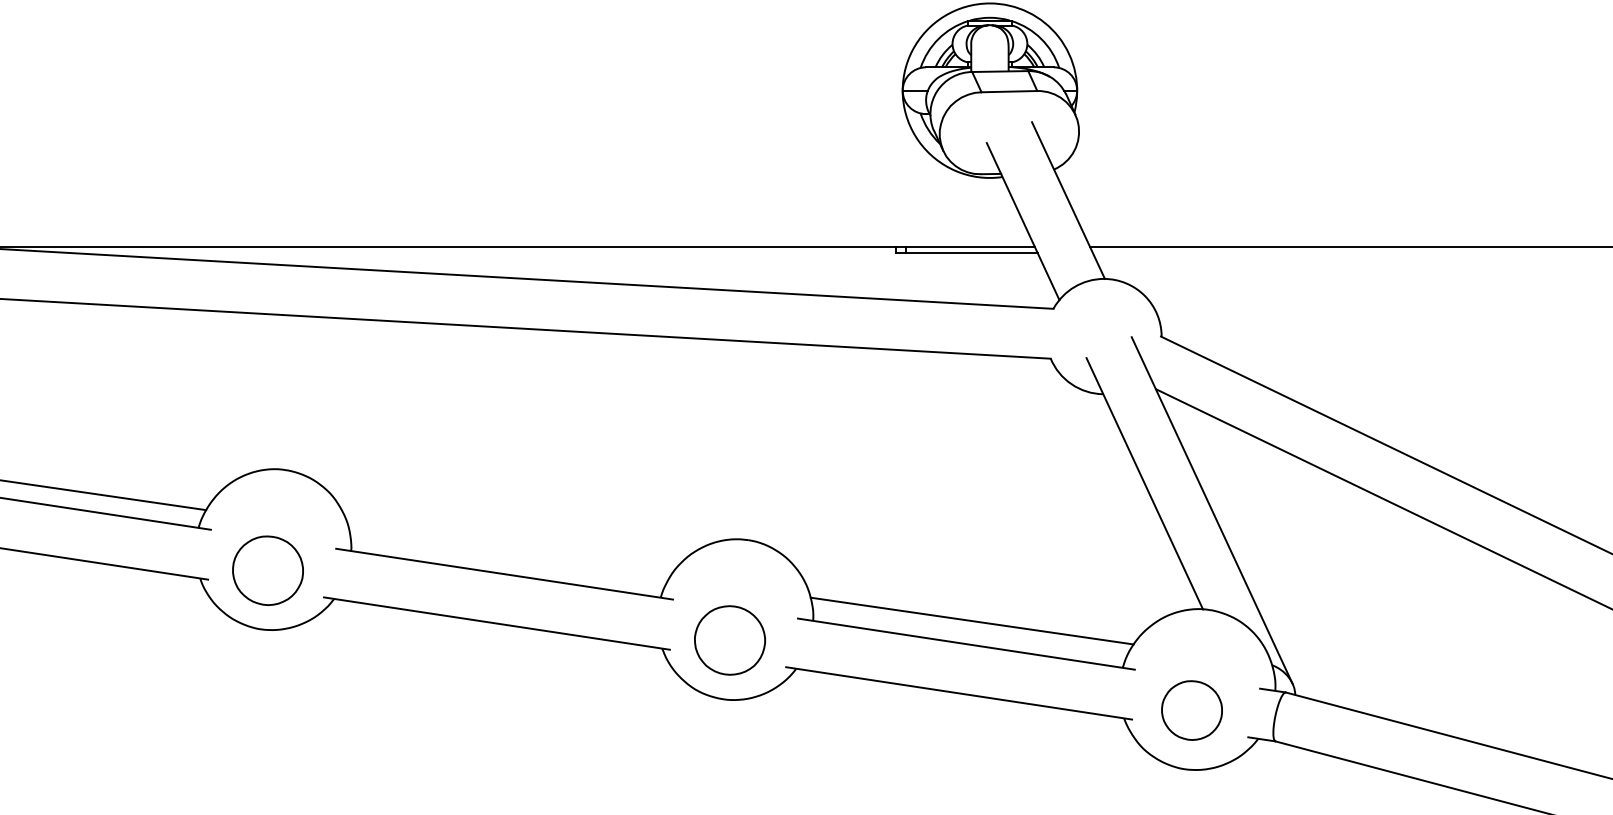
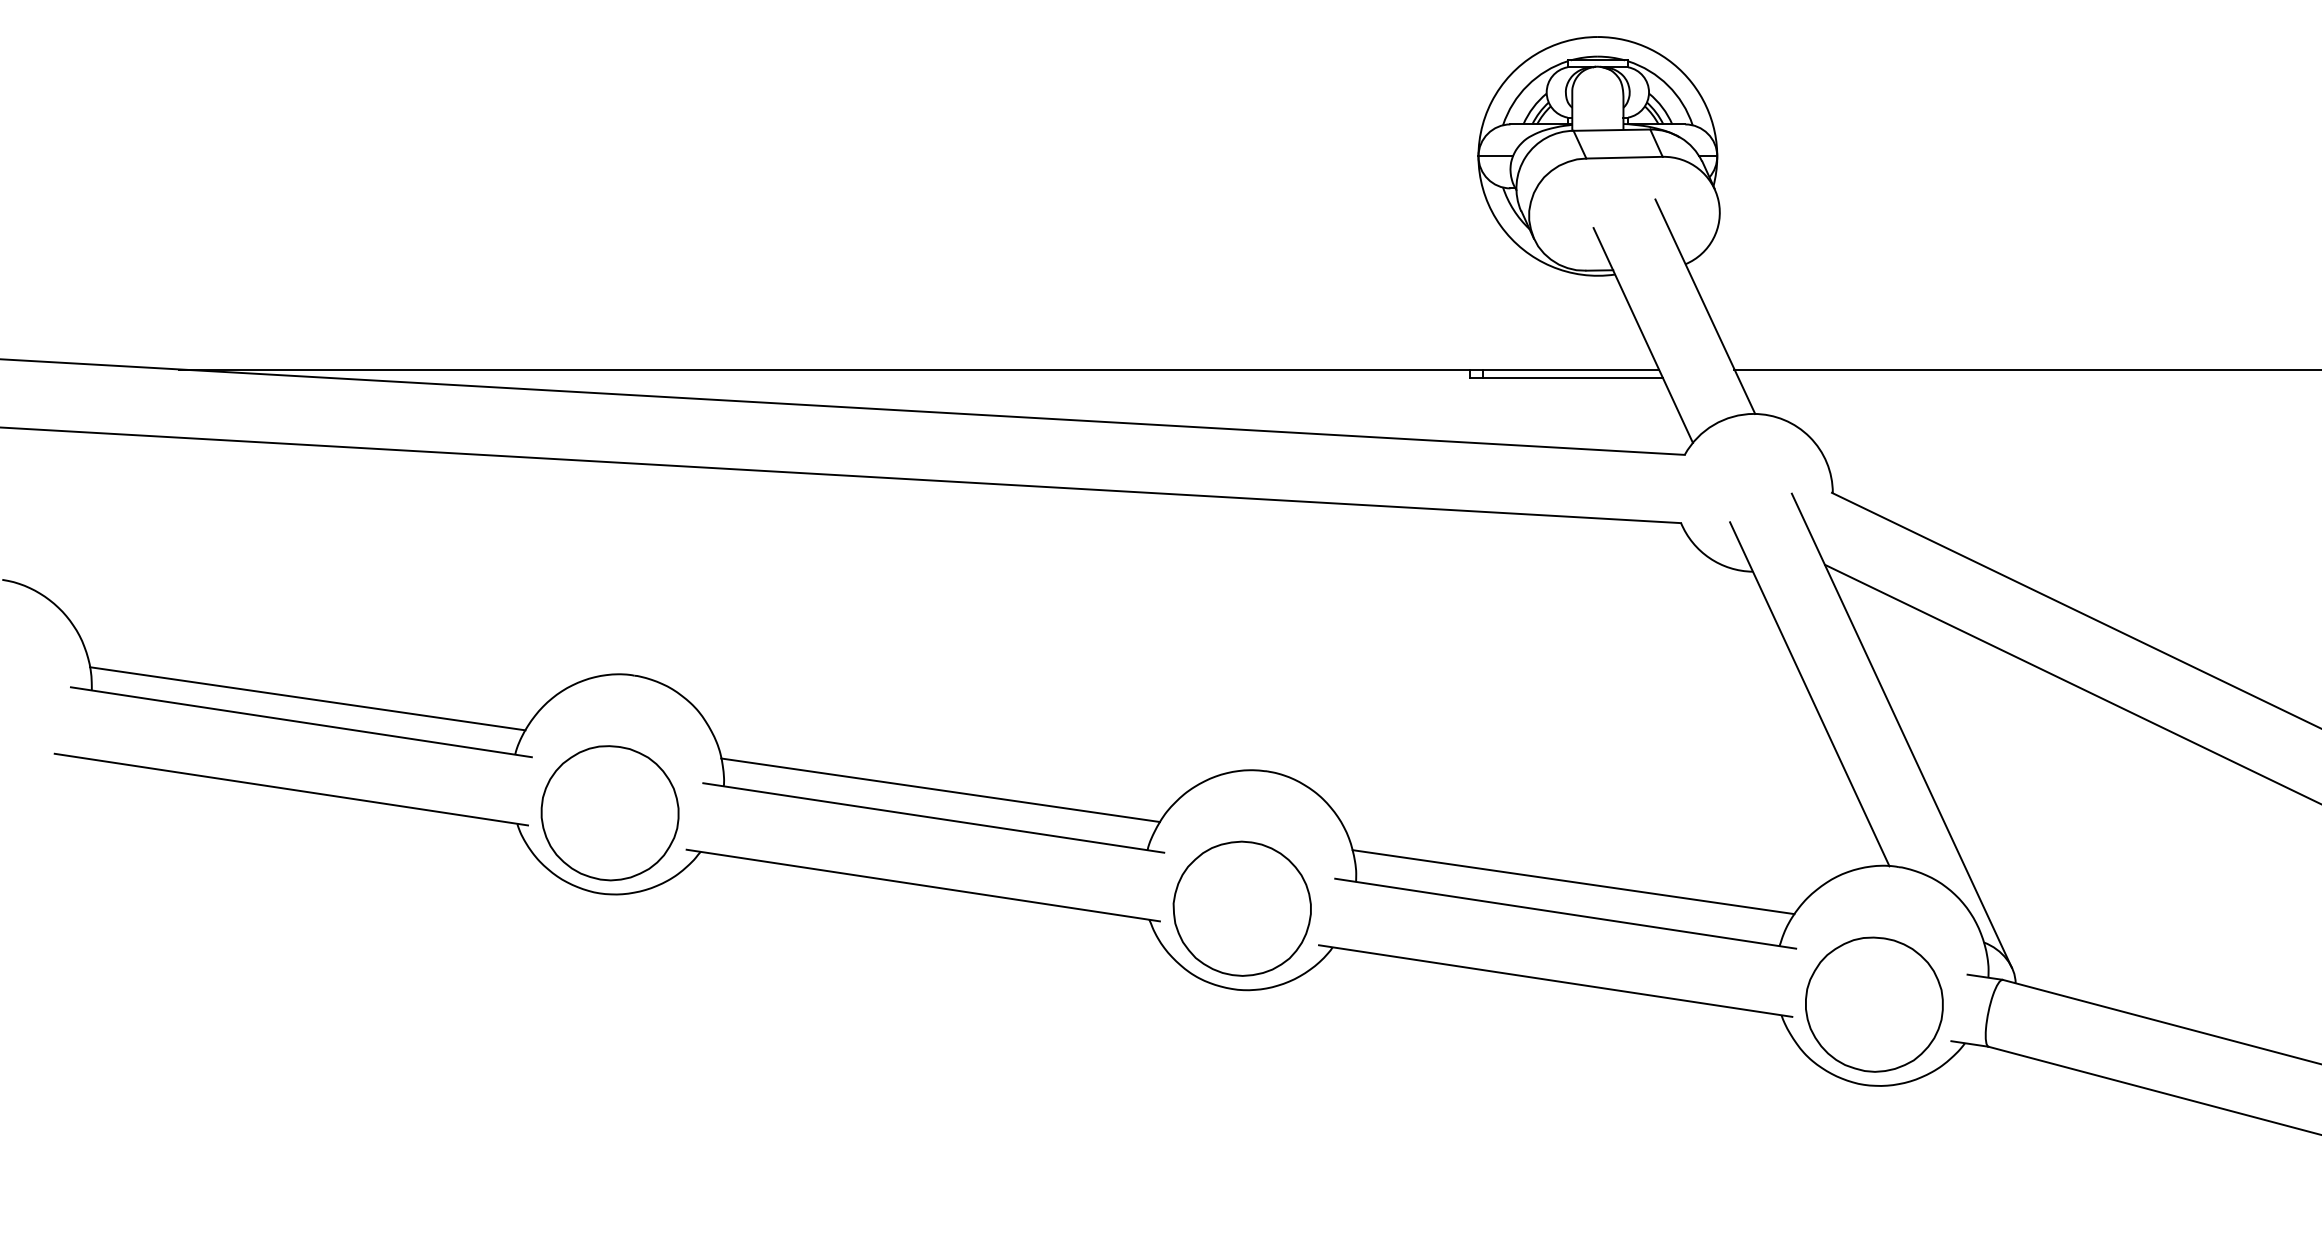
line: (509, 554) -> (940, 790), added
part: (267, 570) -> (609, 813), size x1.43
part: (729, 640) -> (1241, 908), size x1.43
part: (1192, 710) -> (1874, 1004), size x1.67

